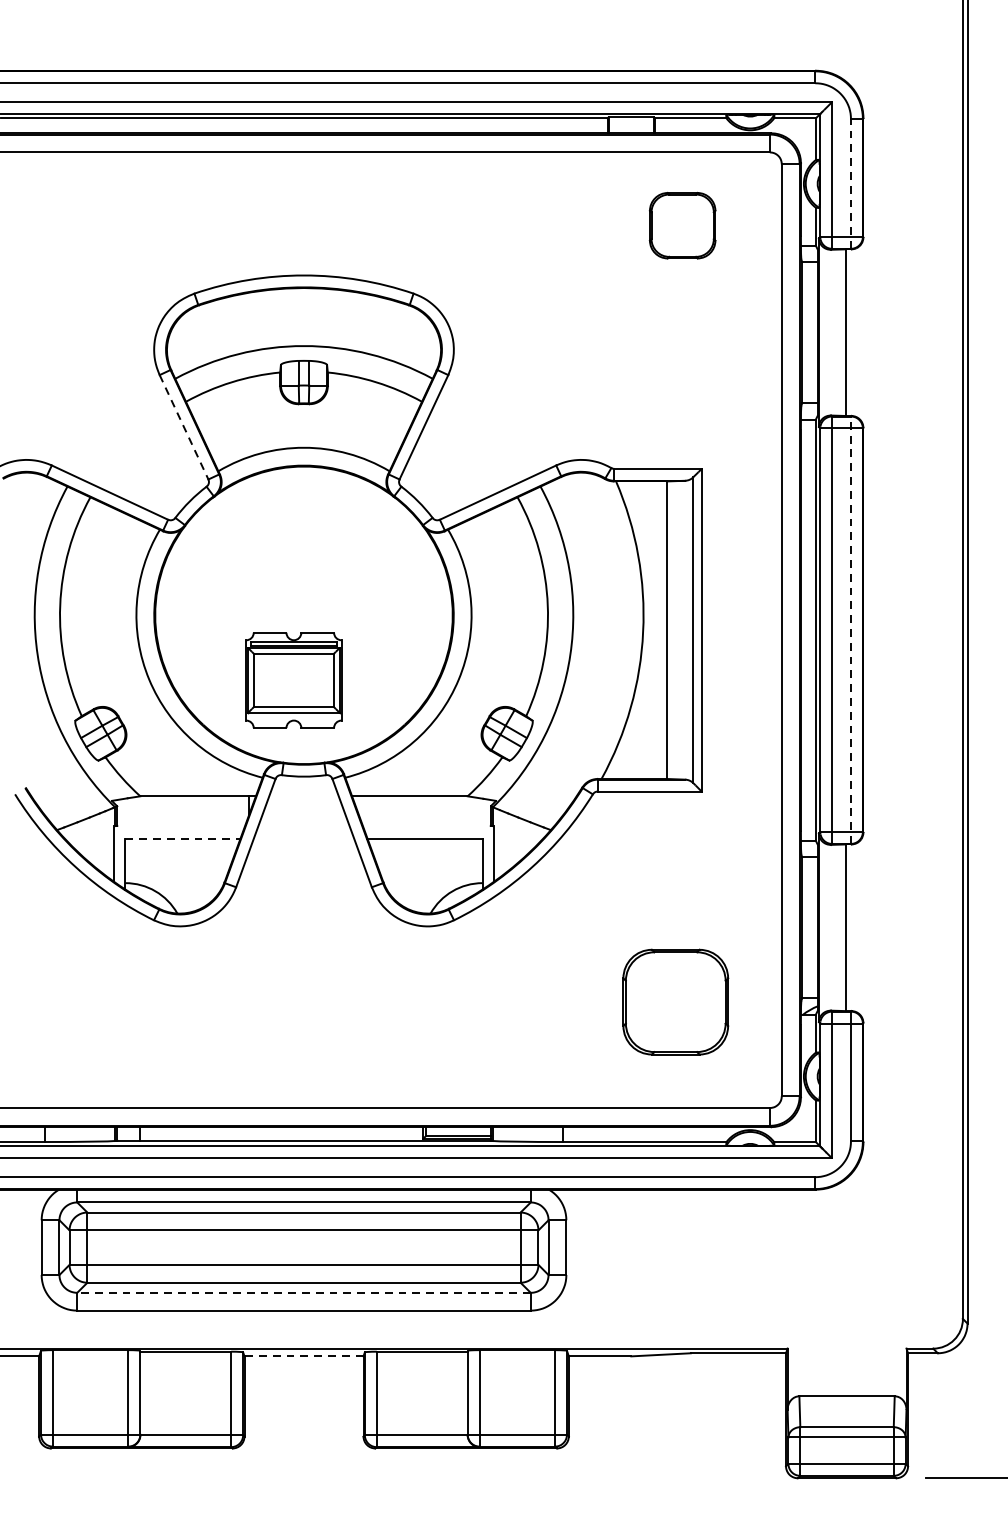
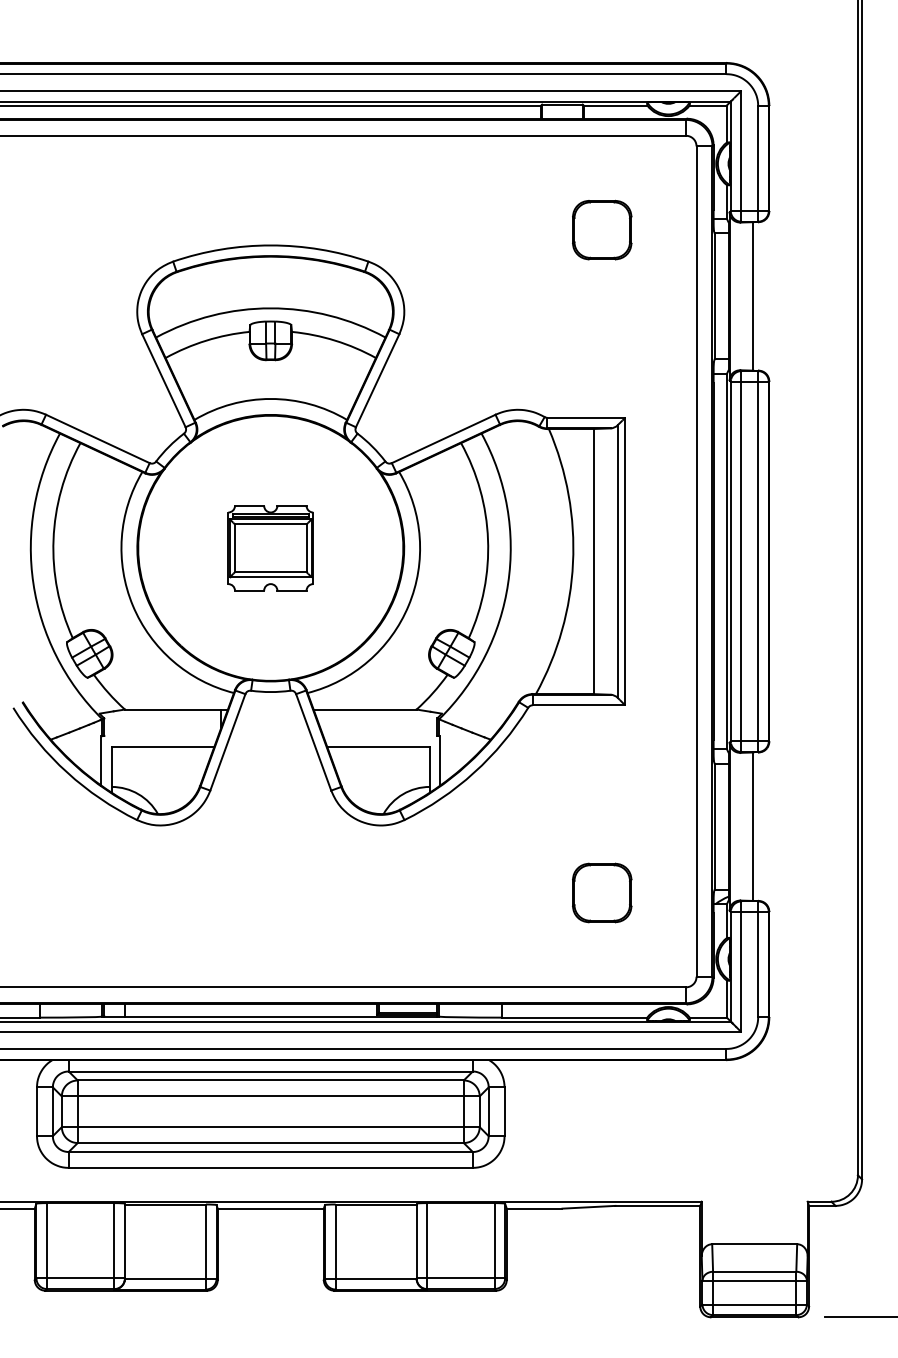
line: (851, 183) -> (758, 163), dashed -> solid
part: (682, 225) -> (602, 229), moved
line: (184, 428) -> (164, 381), dashed -> solid
line: (851, 630) -> (758, 561), dashed -> solid
part: (293, 680) -> (270, 548), moved
line: (183, 838) -> (163, 747), dashed -> solid
part: (676, 1001) -> (602, 892), size x0.62
line: (303, 1293) -> (270, 1152), dashed -> solid
line: (303, 1356) -> (270, 1208), dashed -> solid

